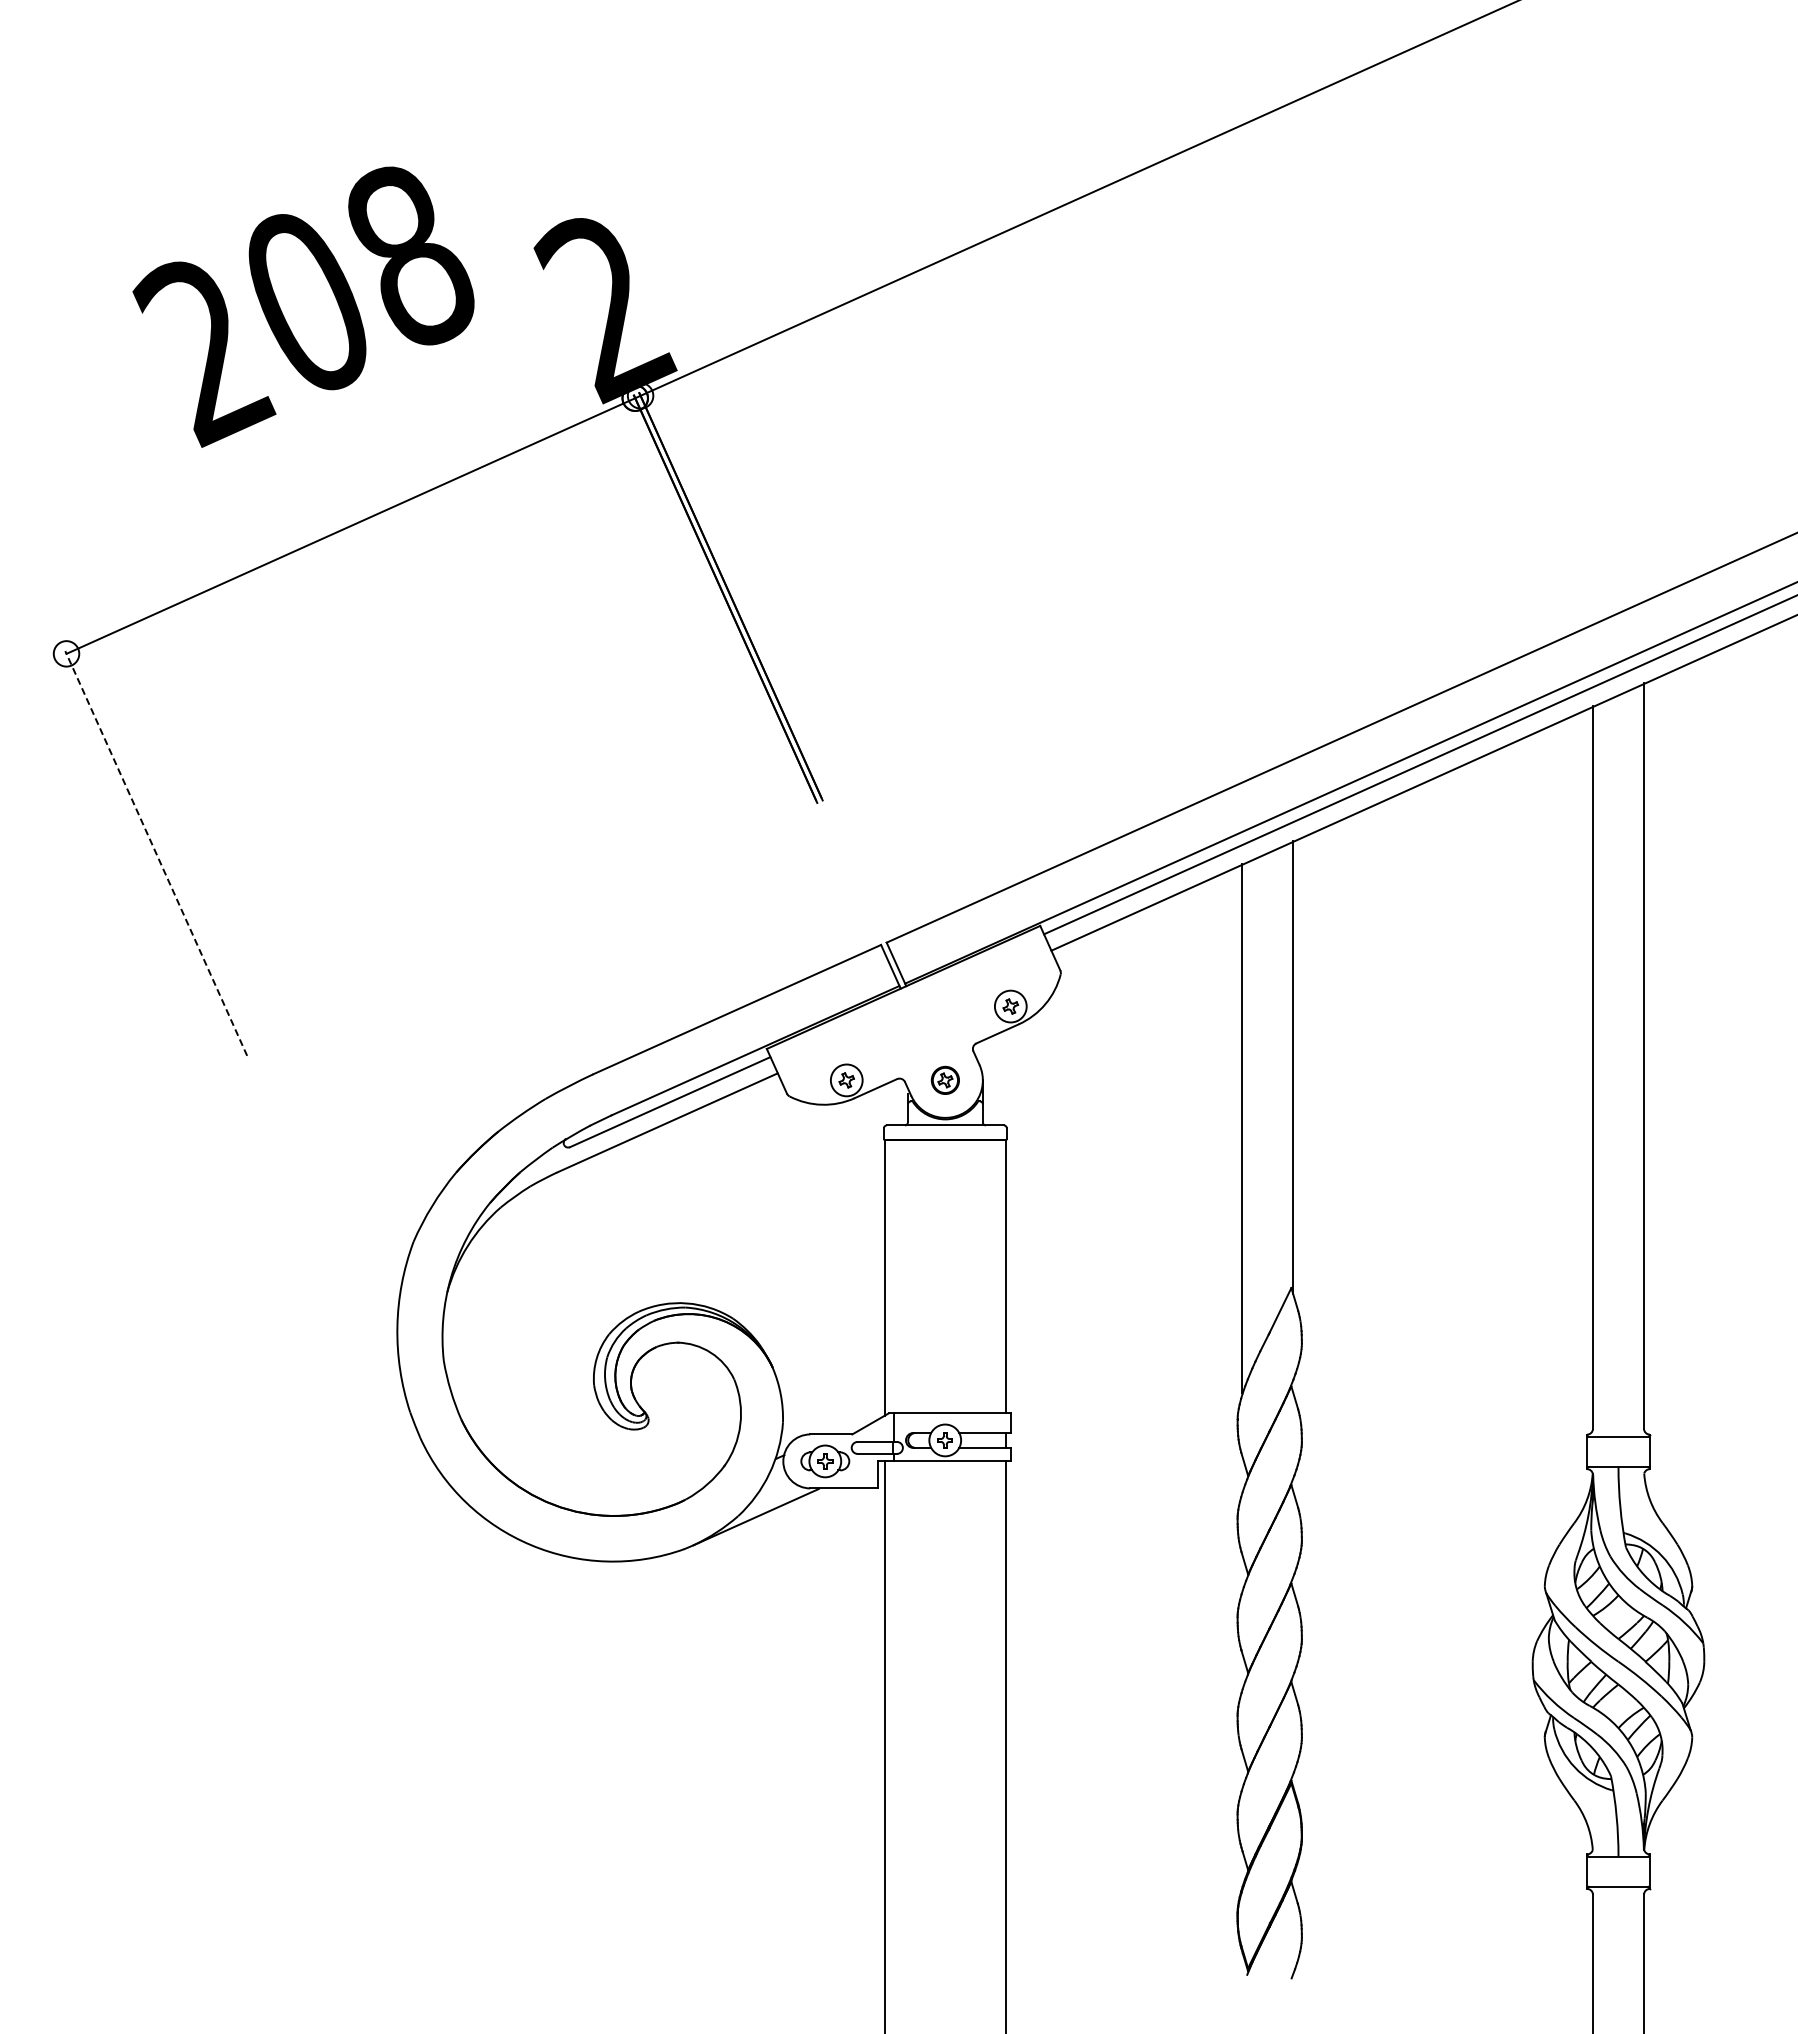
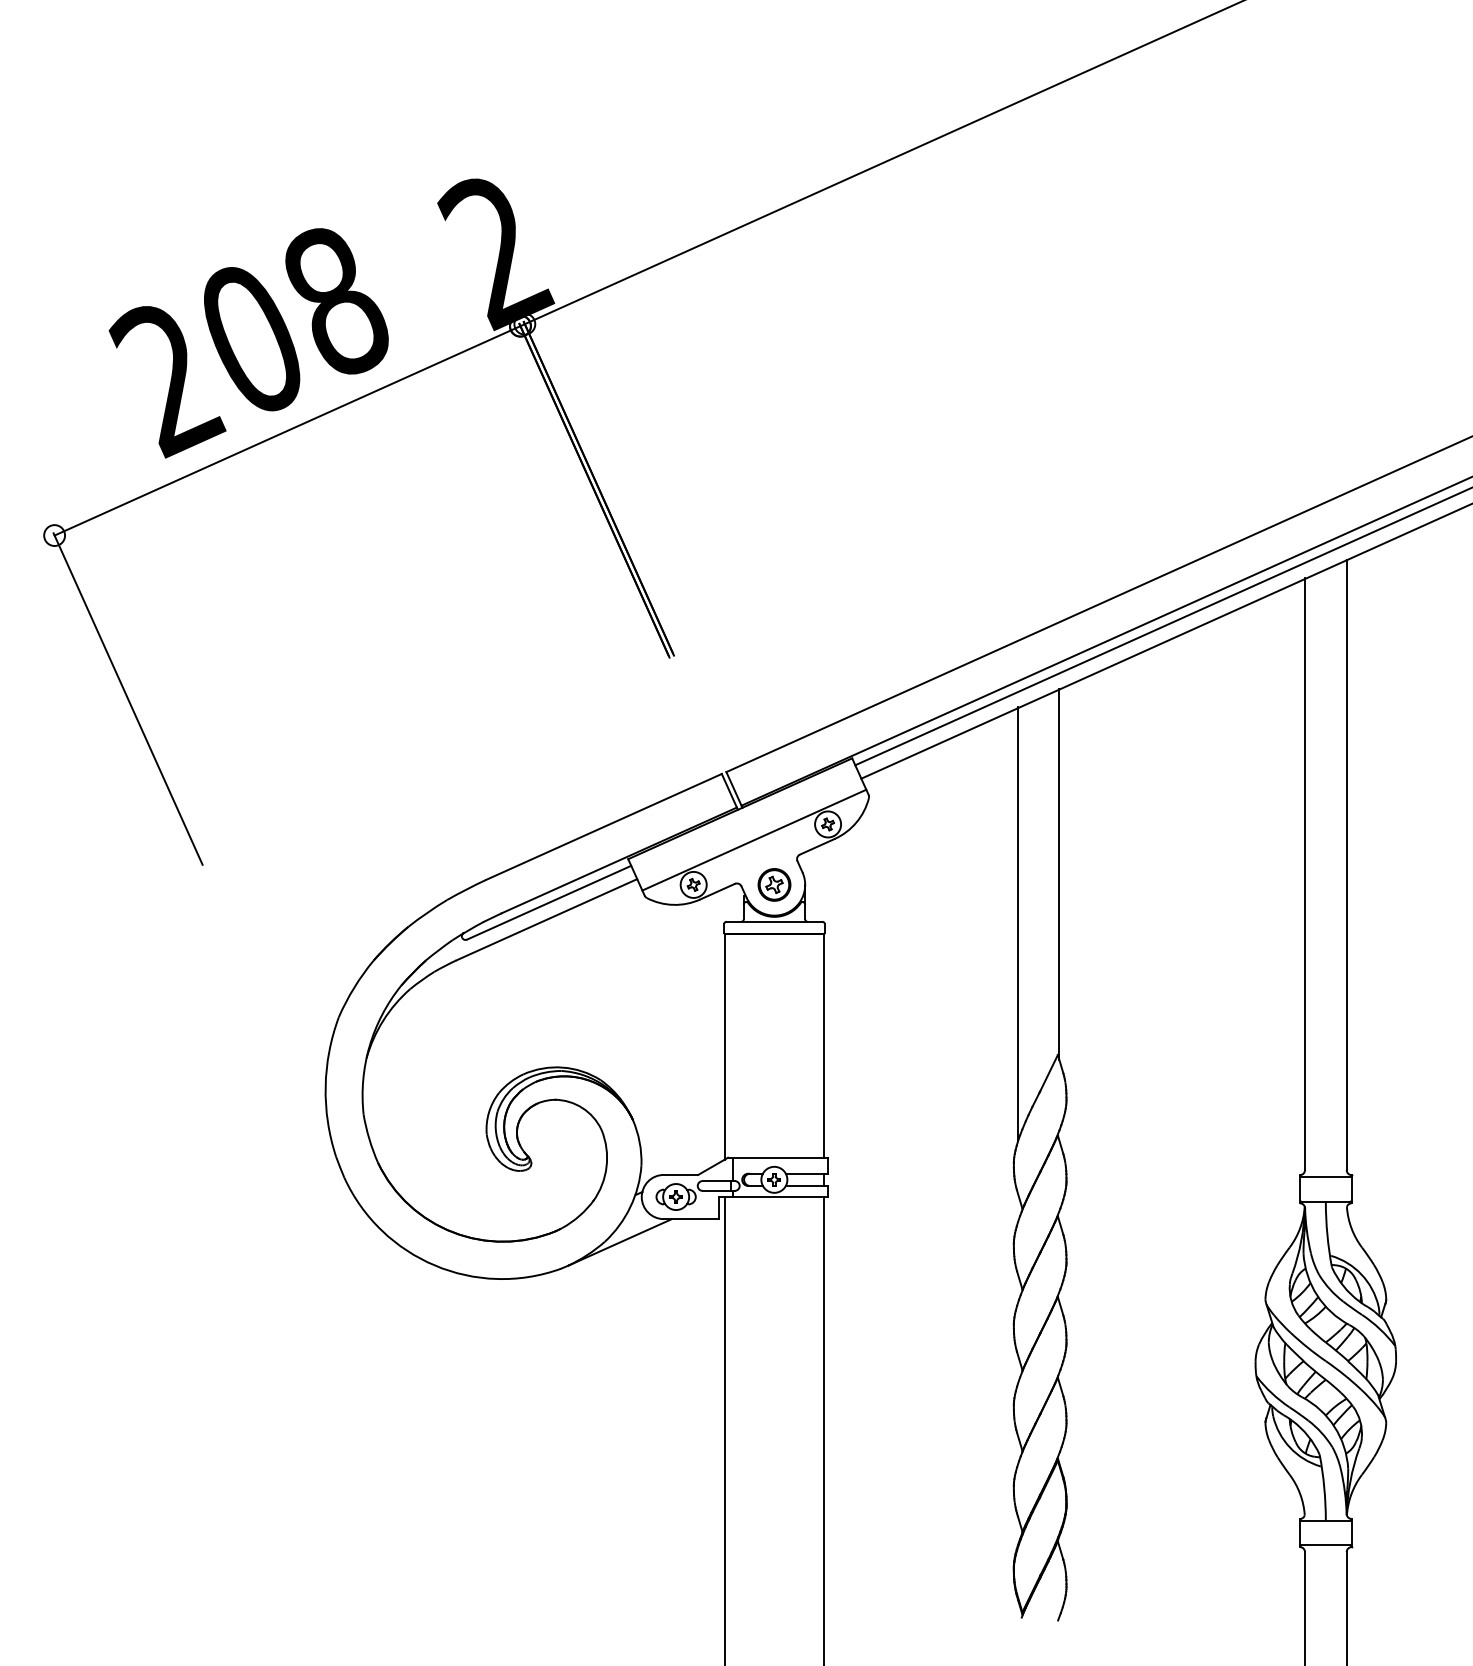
text: (303, 306) -> (248, 342), moved
line: (156, 853) -> (128, 699), dashed -> solid
line: (920, 1025) -> (754, 839), added
part: (945, 1080) -> (774, 885), size x1.43

